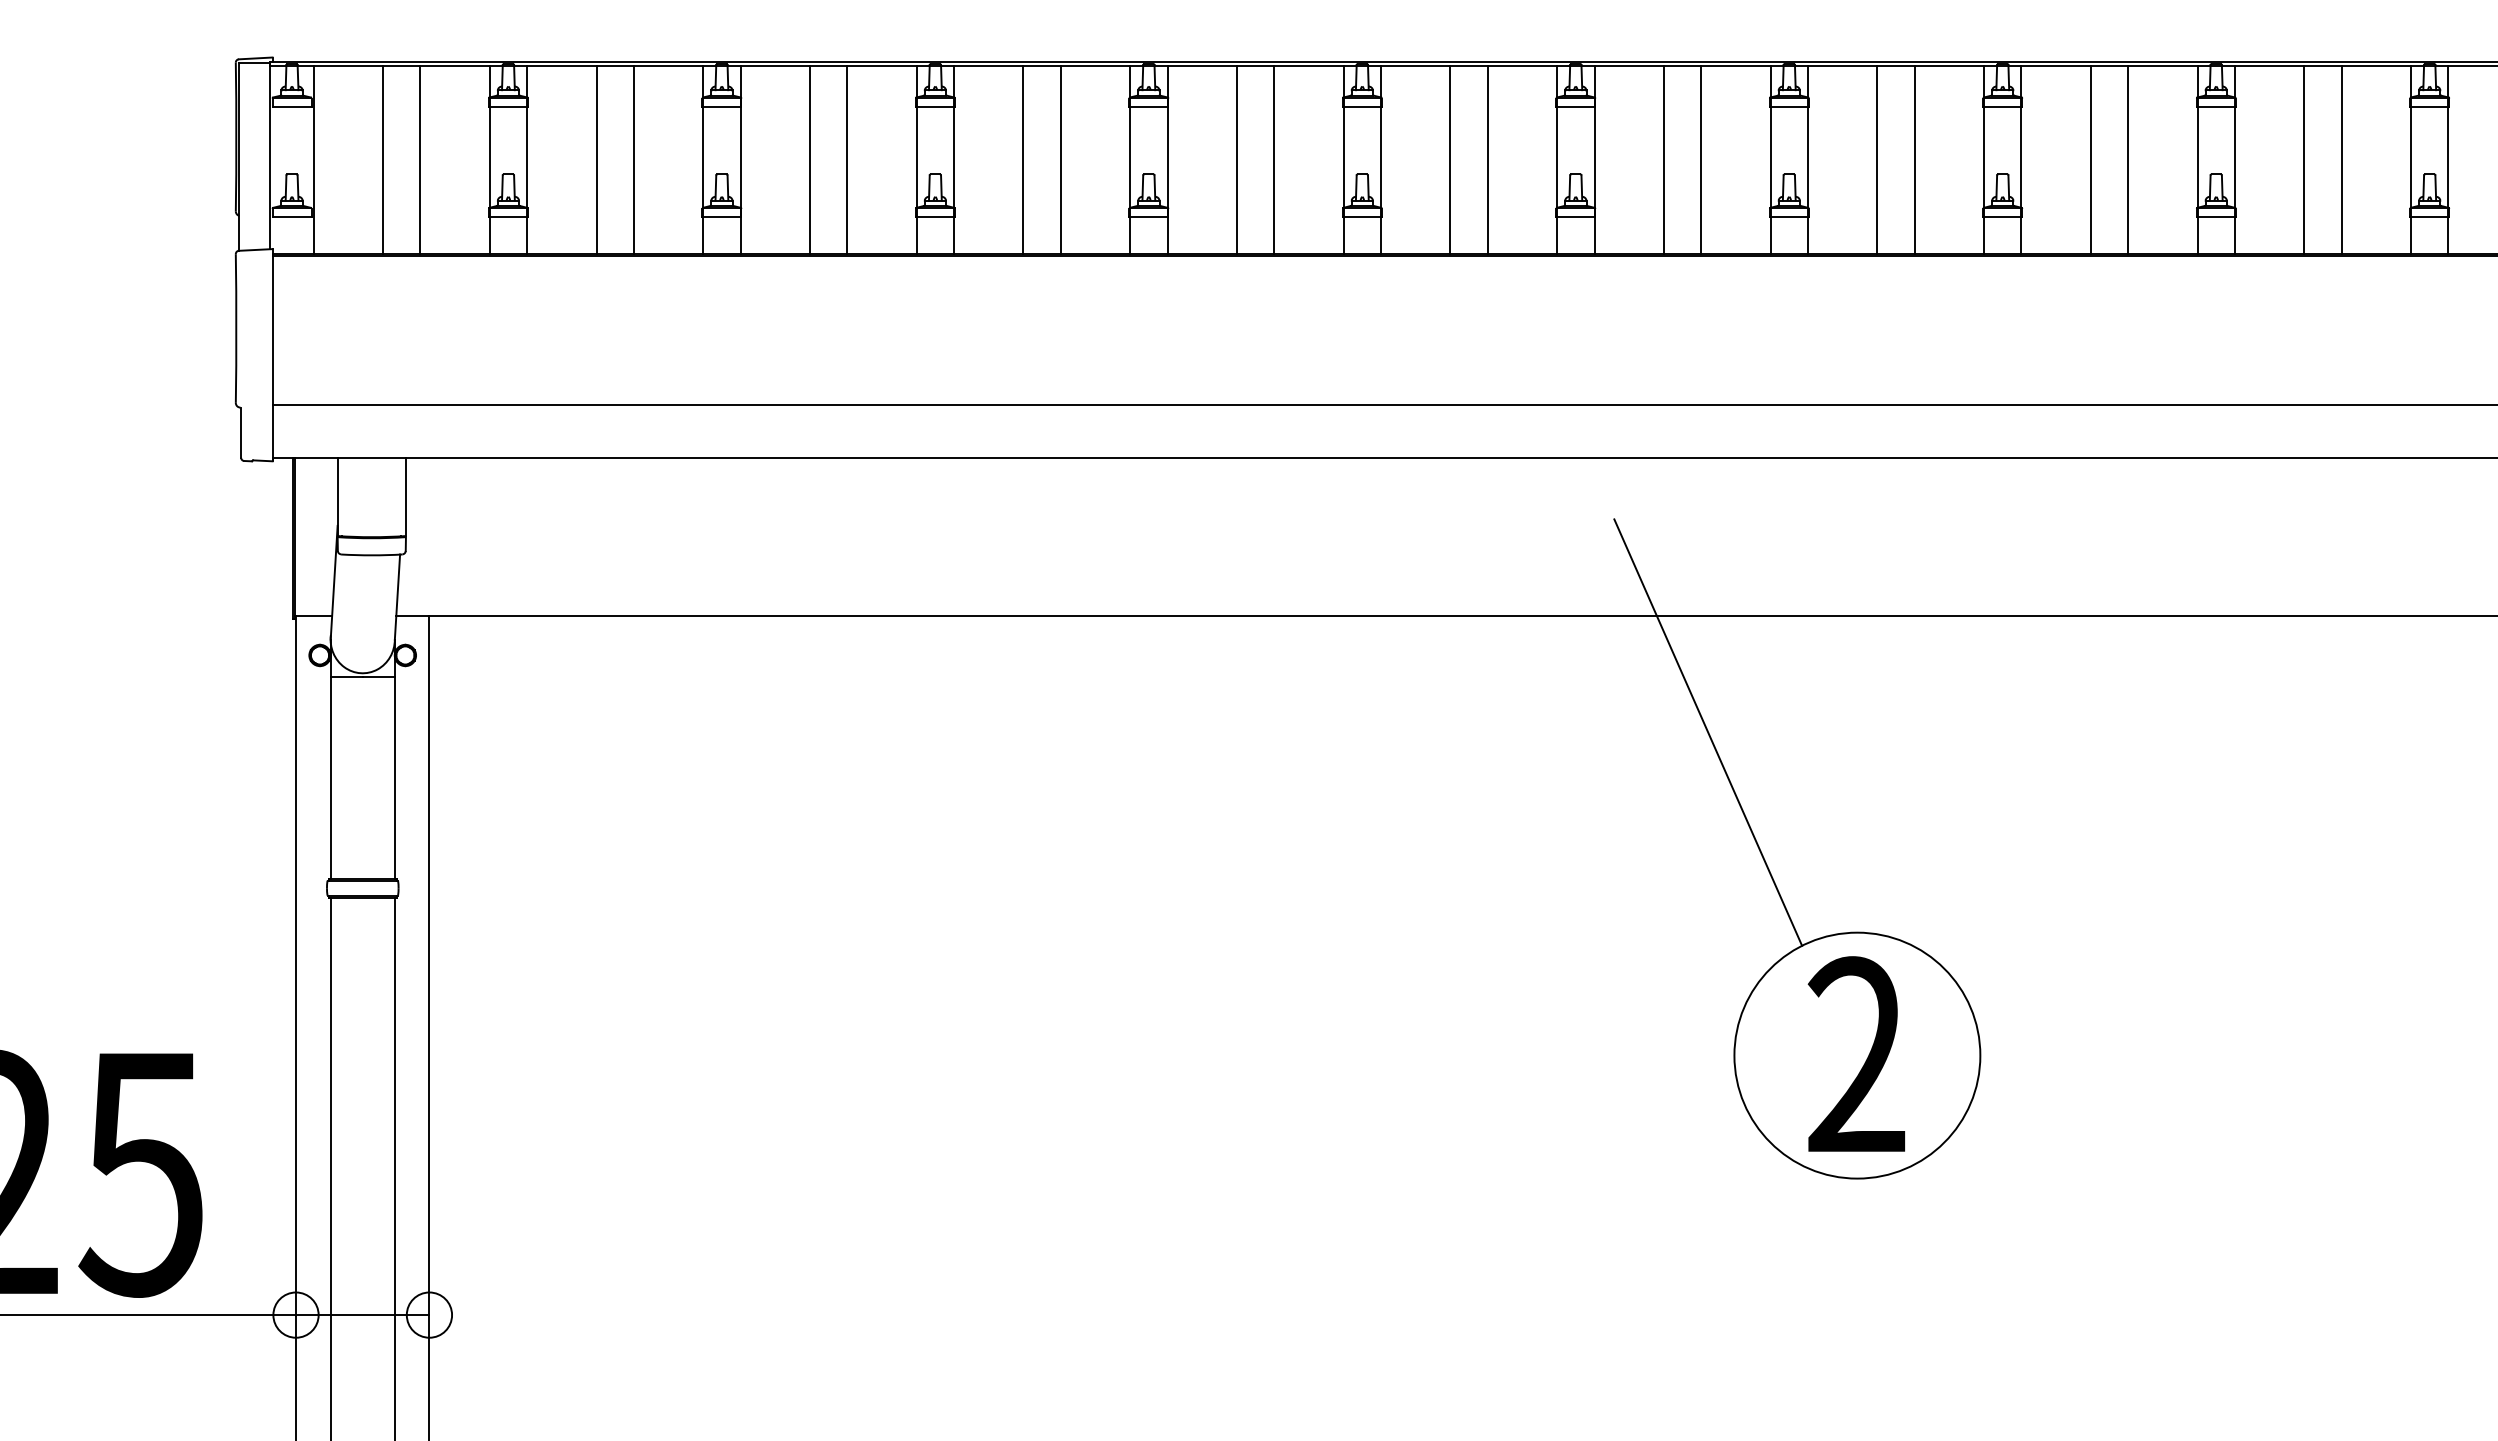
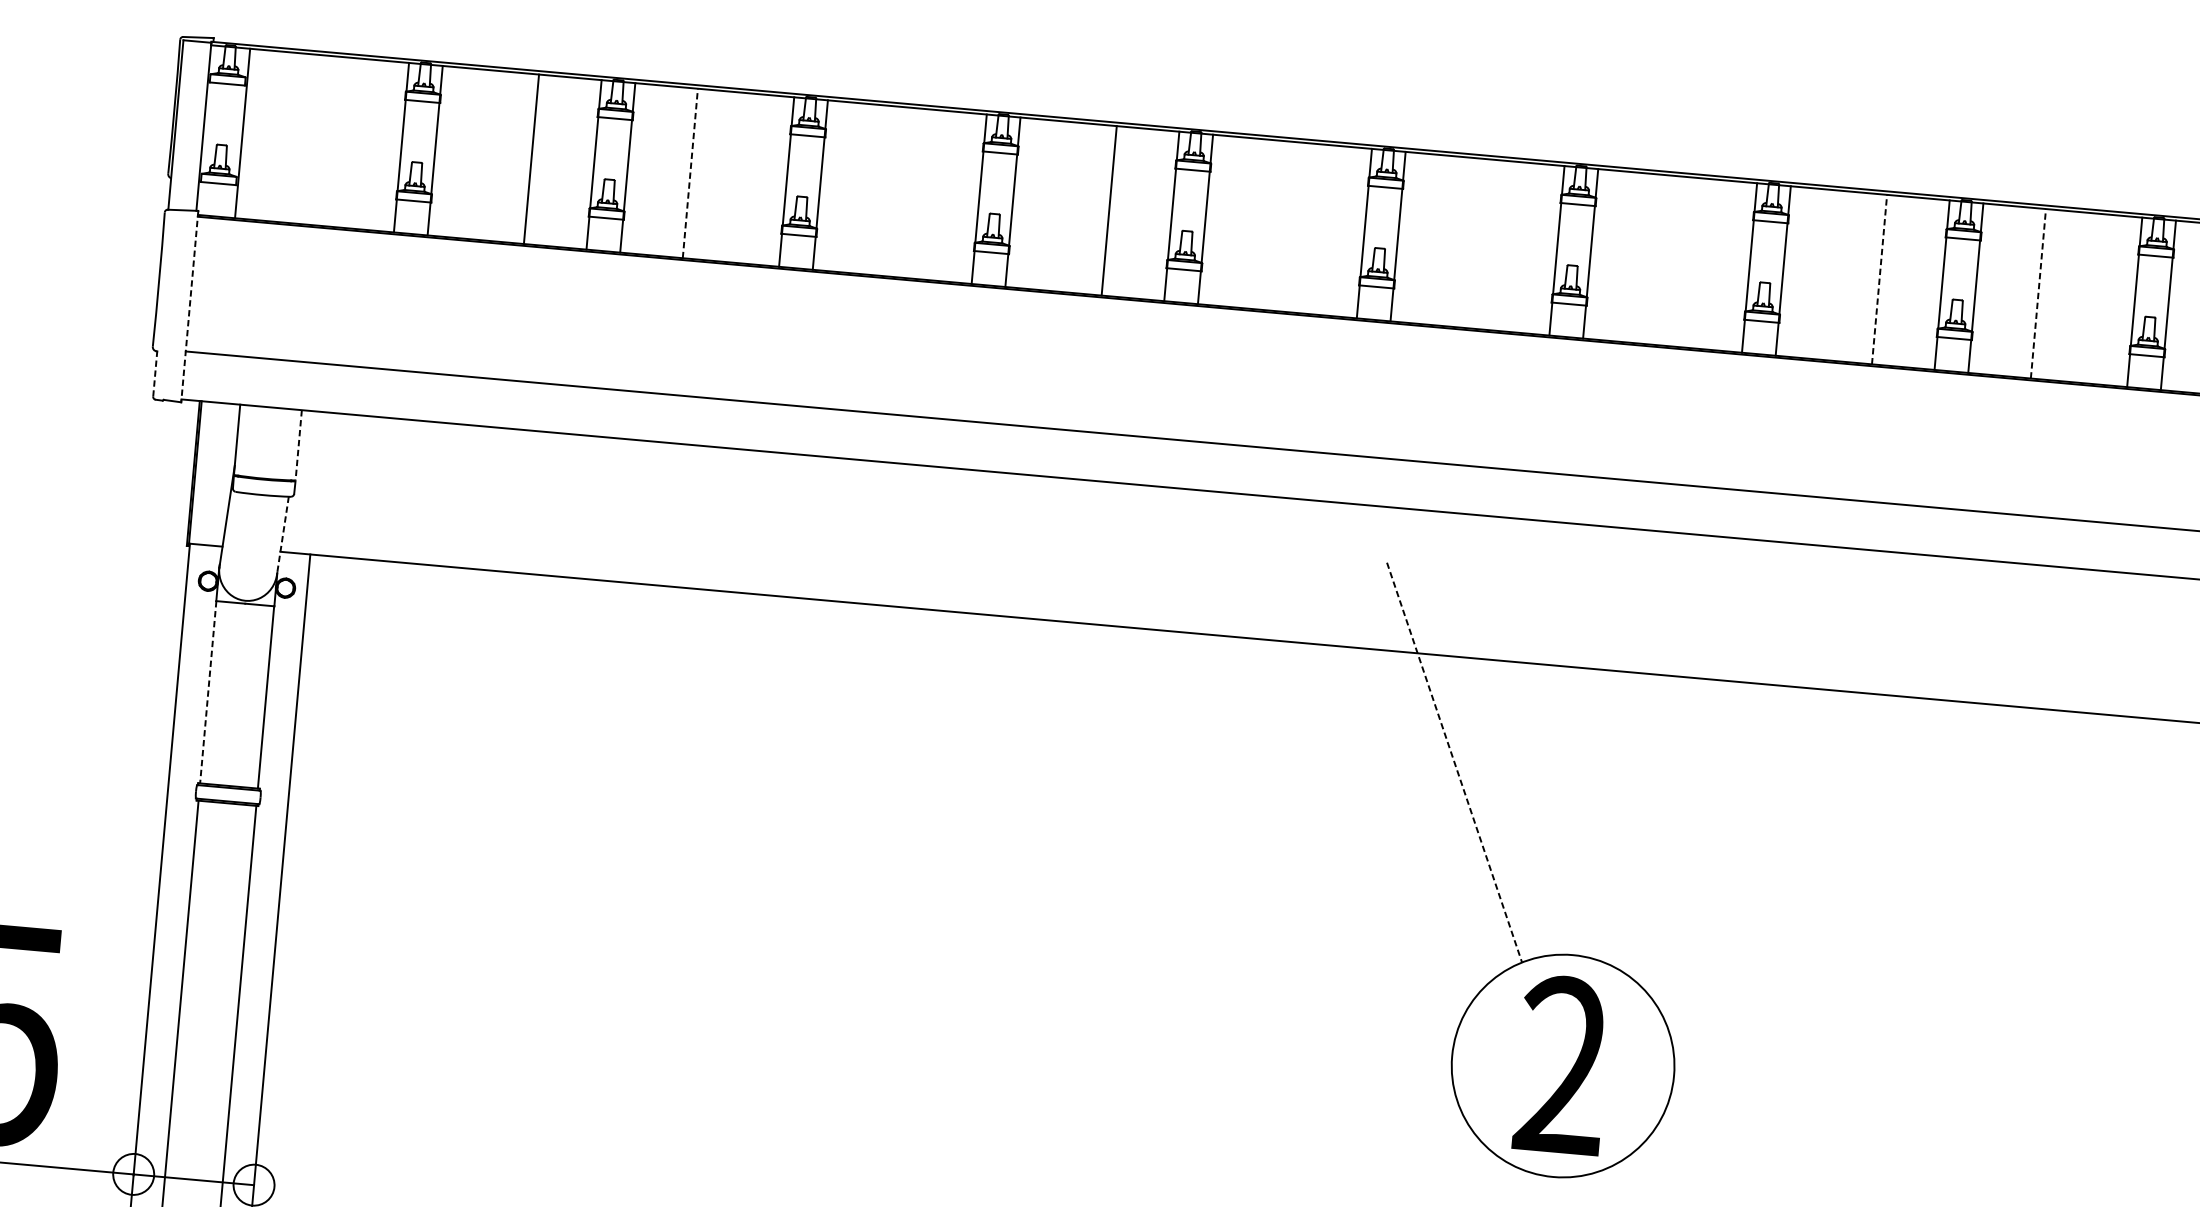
line: (383, 159) -> (305, 138), removed
line: (420, 159) -> (339, 141), removed
line: (596, 159) -> (497, 156), removed
line: (809, 159) -> (689, 173), solid -> dashed
line: (847, 159) -> (724, 176), removed
line: (1023, 159) -> (883, 190), removed
line: (1060, 159) -> (916, 193), removed
line: (1236, 159) -> (1075, 207), removed
line: (1450, 159) -> (1268, 224), removed
line: (1487, 159) -> (1301, 227), removed
line: (1663, 159) -> (1460, 242), removed
line: (1701, 159) -> (1494, 245), removed
line: (1877, 159) -> (1653, 259), removed
line: (1914, 159) -> (1686, 262), removed
line: (2090, 159) -> (1845, 276), removed
line: (2128, 159) -> (1879, 279), solid -> dashed
line: (2304, 159) -> (2038, 293), solid -> dashed
line: (2341, 159) -> (2071, 296), removed
line: (272, 354) -> (189, 305), solid -> dashed
line: (241, 432) -> (155, 373), solid -> dashed
line: (405, 497) -> (298, 445), solid -> dashed
line: (397, 597) -> (283, 535), solid -> dashed
line: (1708, 732) -> (1454, 762), solid -> dashed
line: (330, 778) -> (207, 693), solid -> dashed

